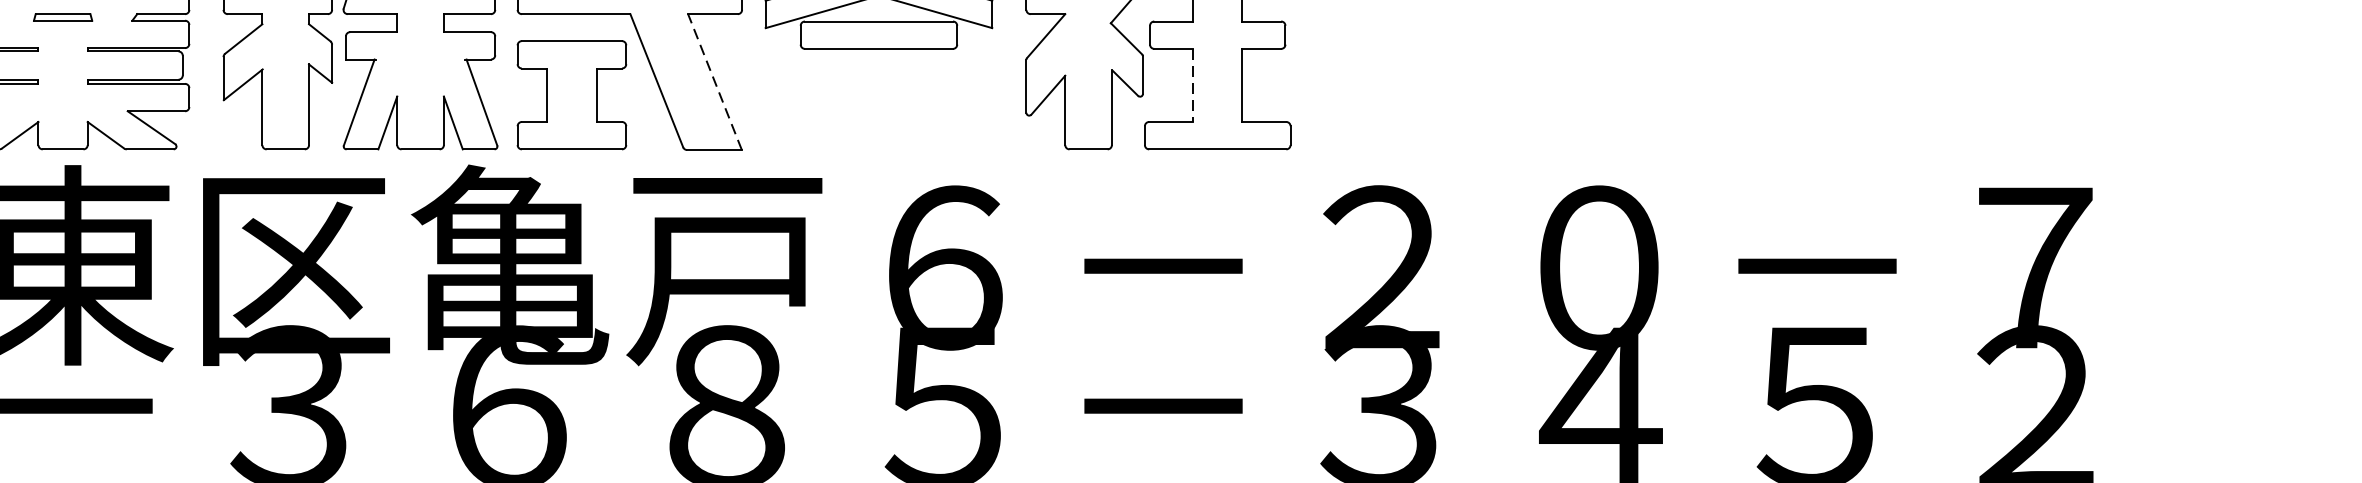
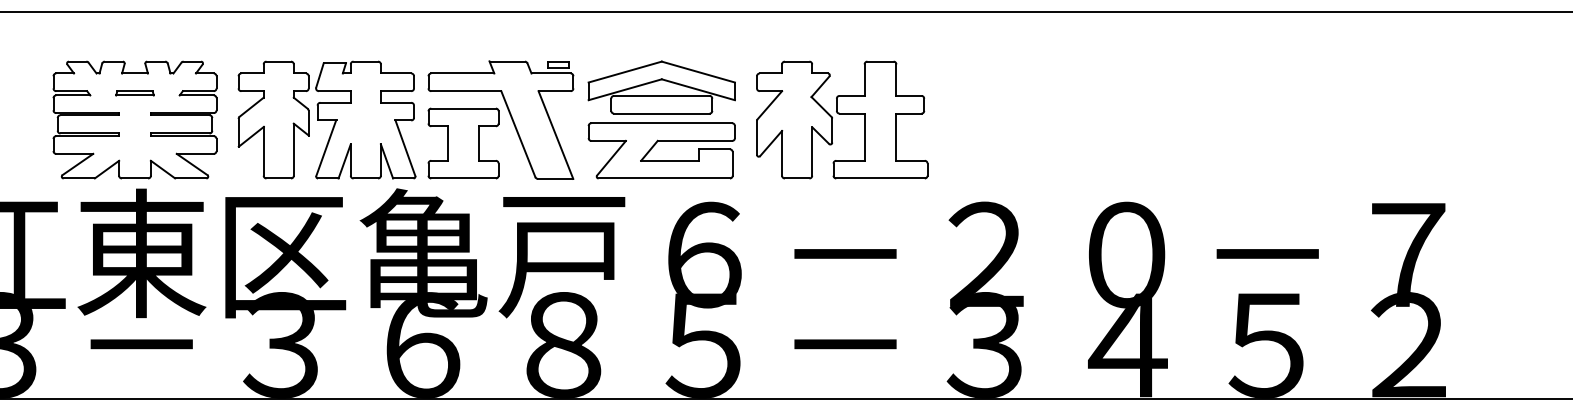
line: (714, 81) -> (555, 134), dashed -> solid
line: (1192, 85) -> (864, 137), dashed -> solid
part: (869, 98) -> (655, 145), added

